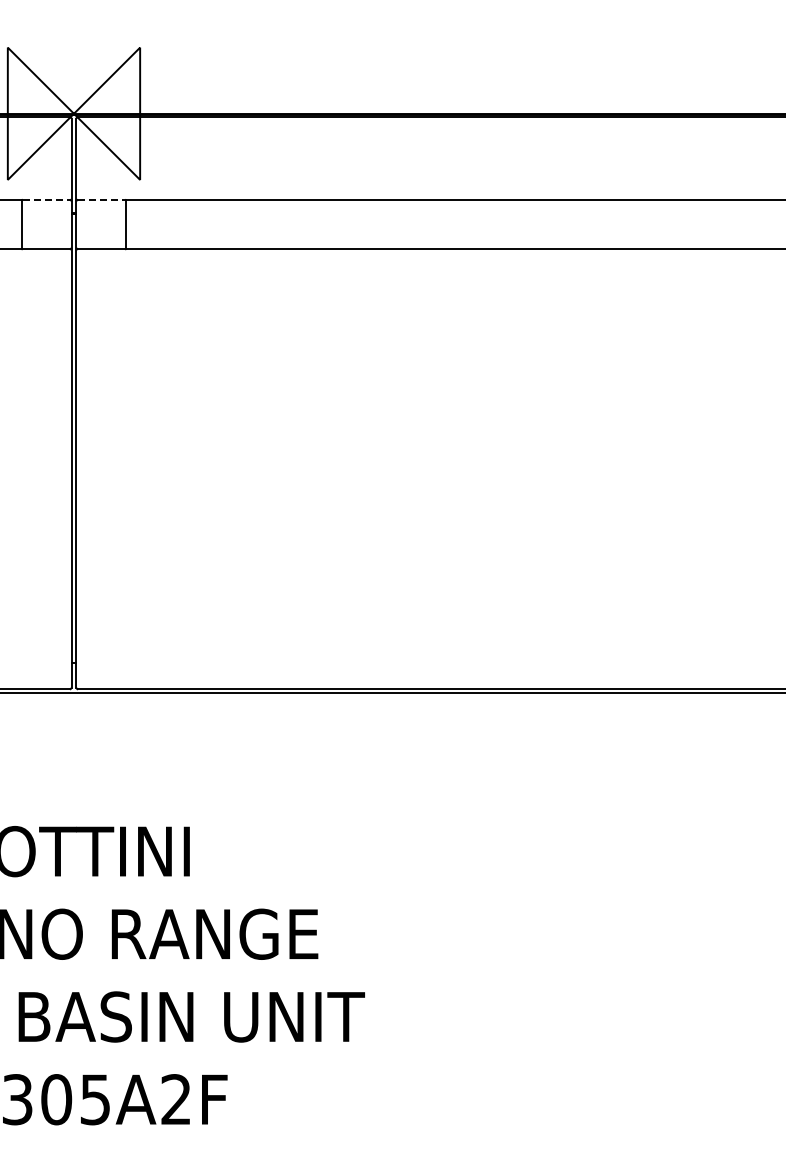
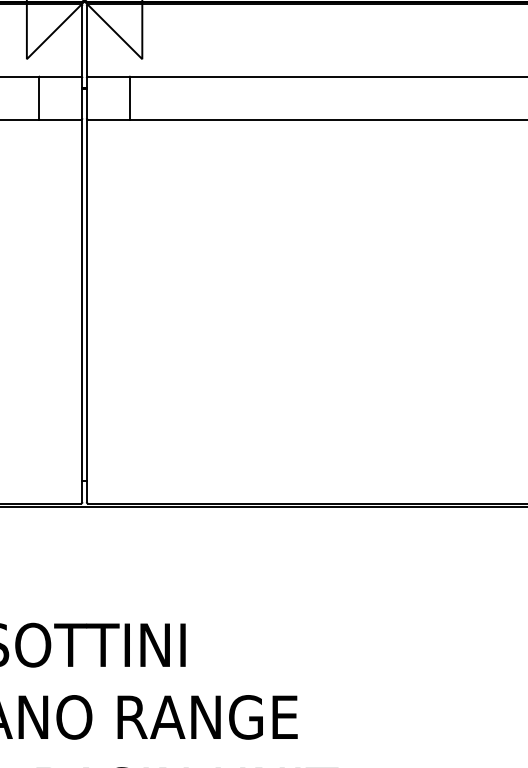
line: (46, 199) -> (60, 76), dashed -> solid
line: (101, 199) -> (108, 76), dashed -> solid

